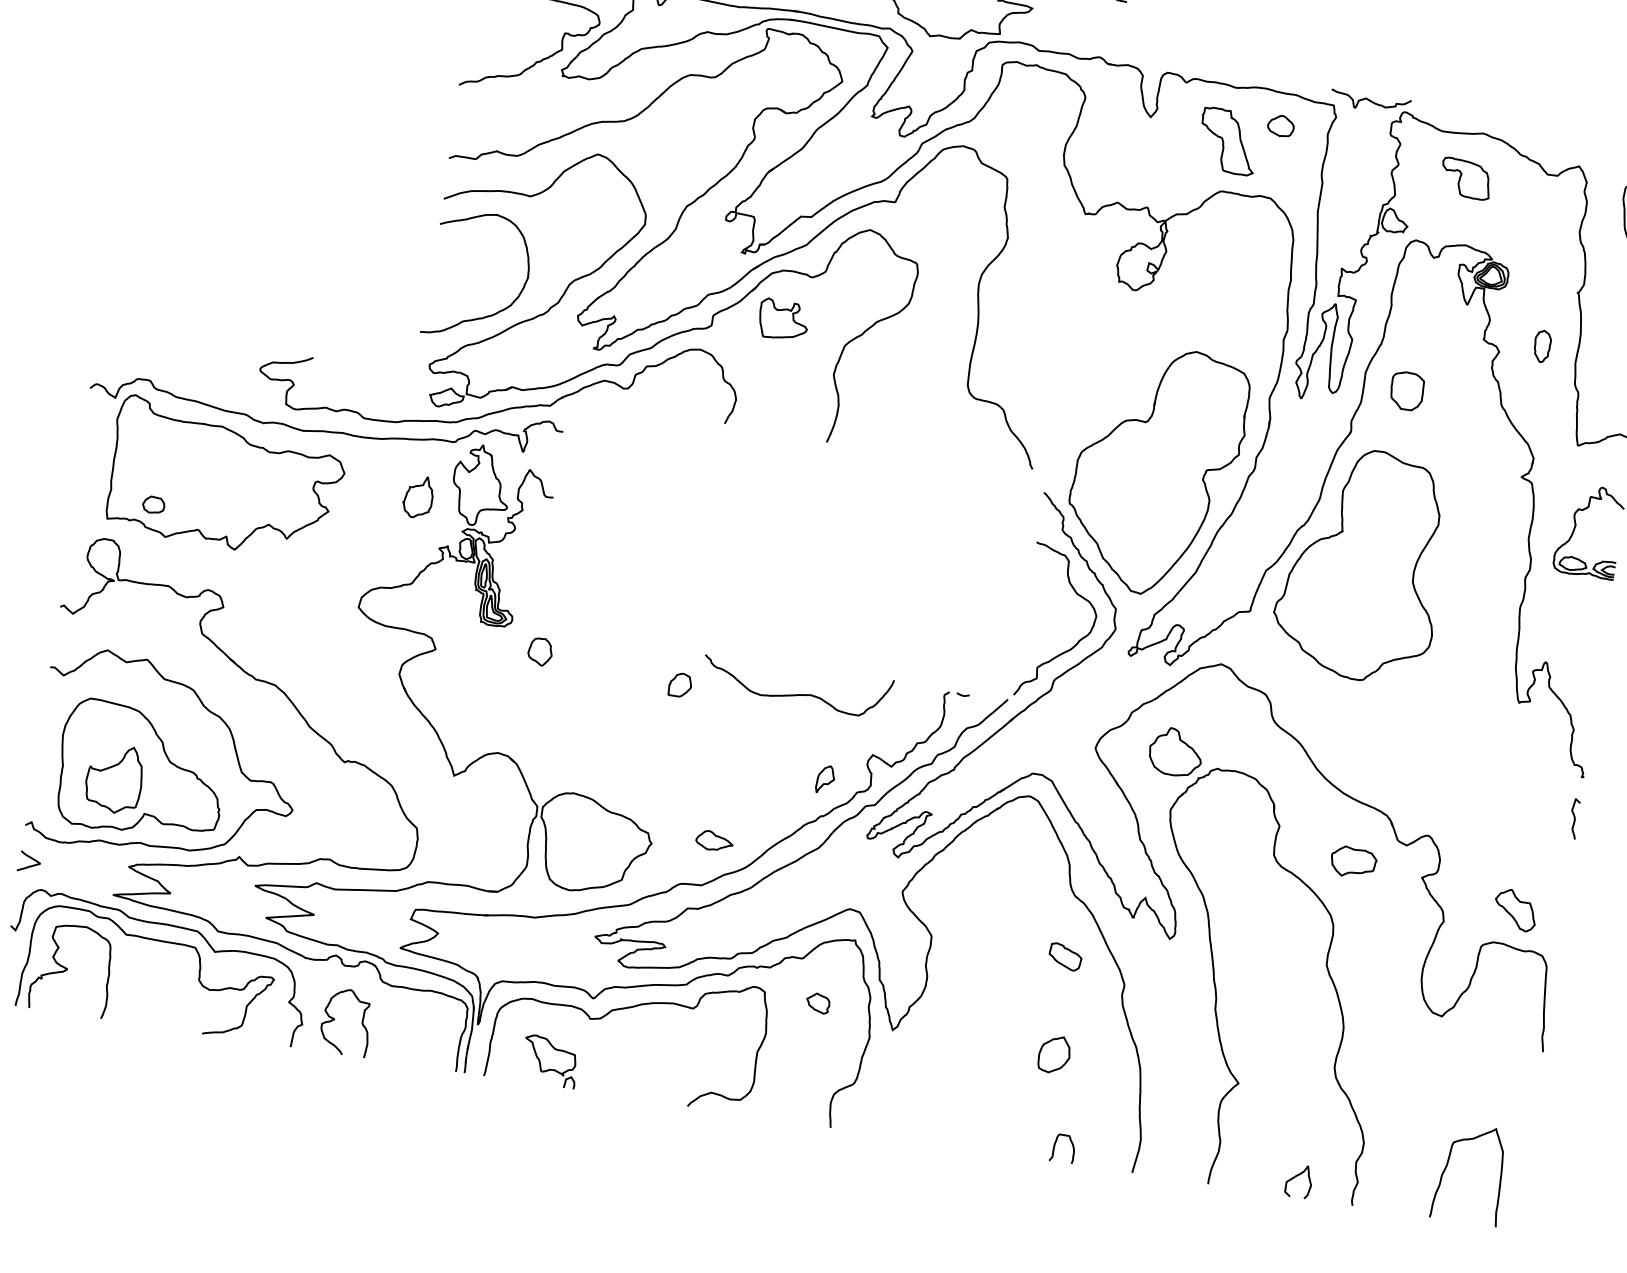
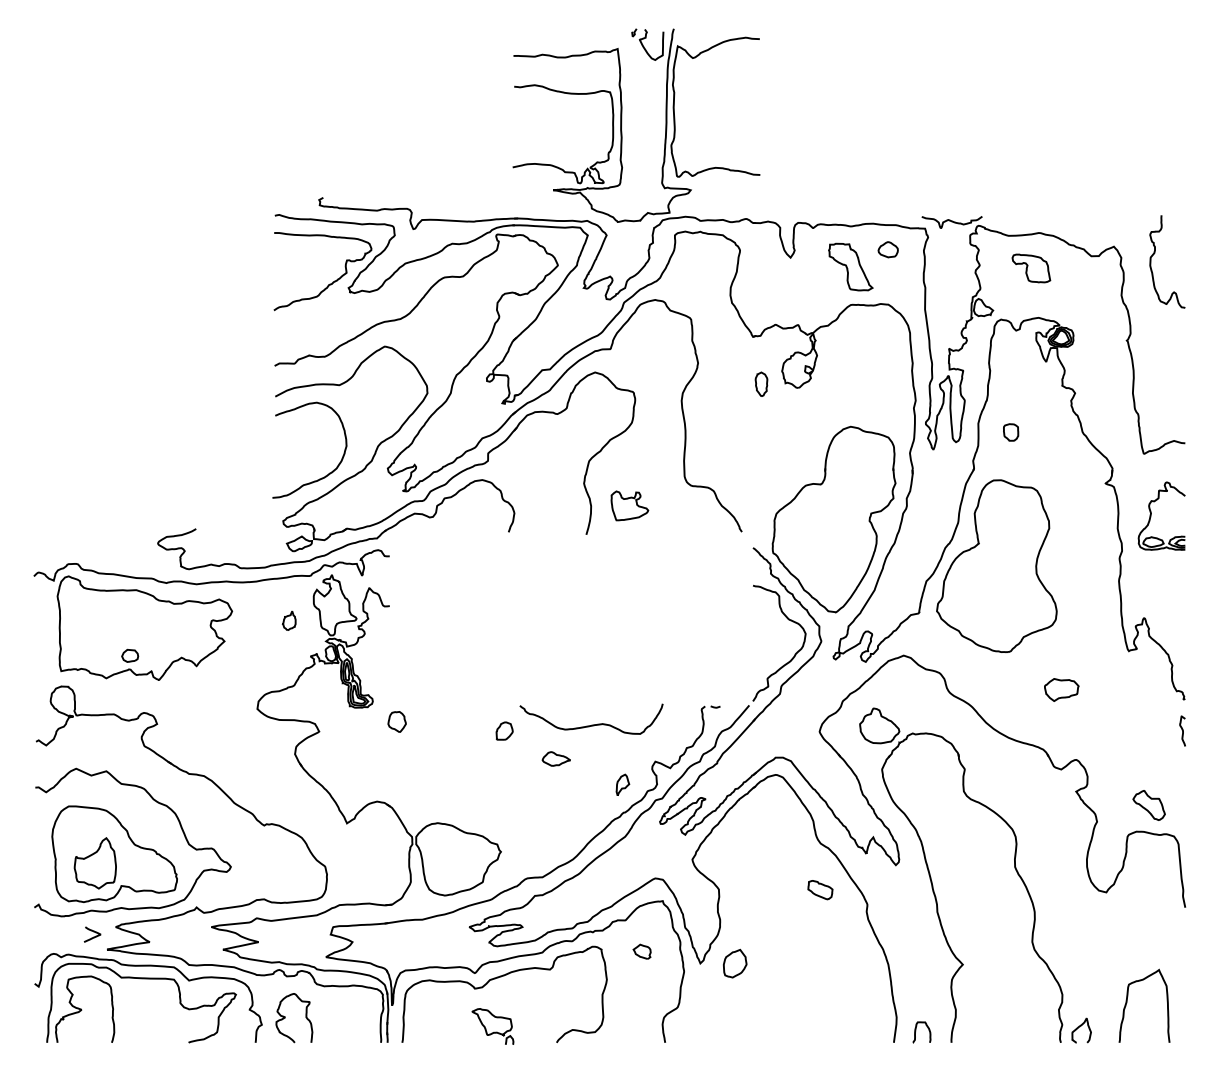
part: (783, 319) -> (629, 505), moved
part: (1542, 345) -> (761, 383), moved
part: (1406, 391) -> (1010, 432), size x0.6
part: (417, 496) -> (288, 620), size x0.6
part: (154, 504) -> (130, 655), moved
part: (713, 840) -> (555, 758), moved
curve: (31, 859) -> (93, 932), moved
part: (1353, 861) -> (1061, 689), moved
part: (1054, 1054) -> (735, 963), moved
part: (549, 1061) -> (492, 1026), moved
curve: (1056, 1146) -> (916, 1031), moved
curve: (1296, 1176) -> (1079, 1027), moved

